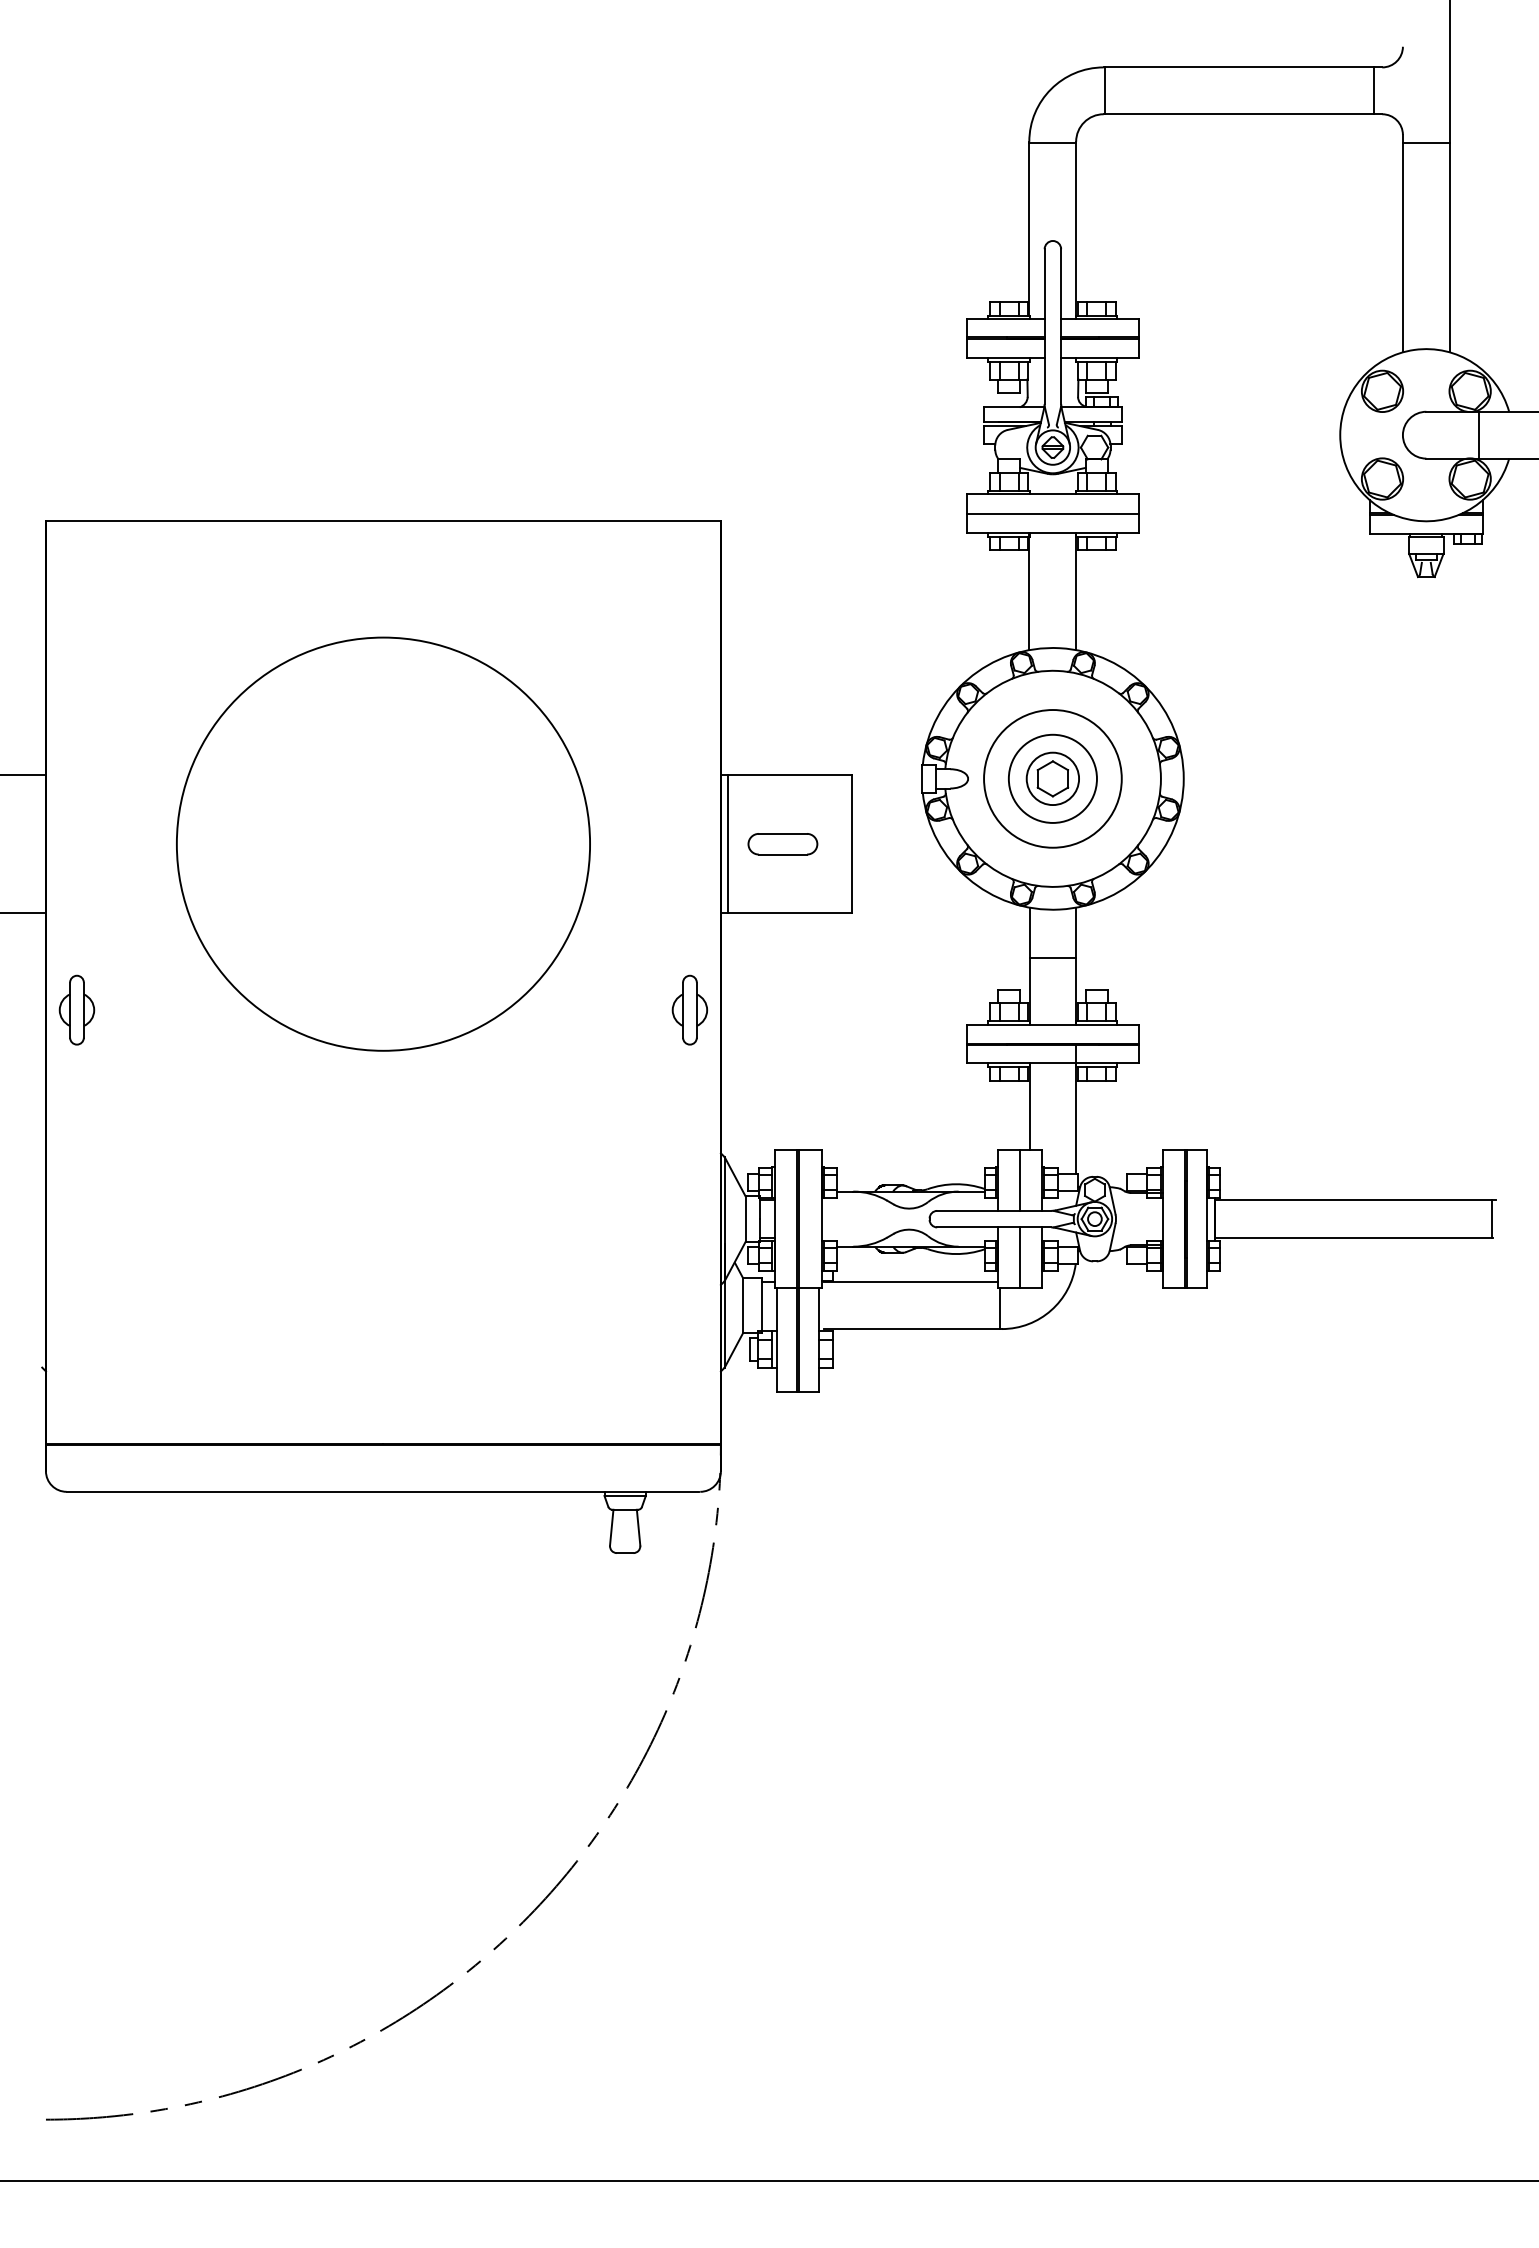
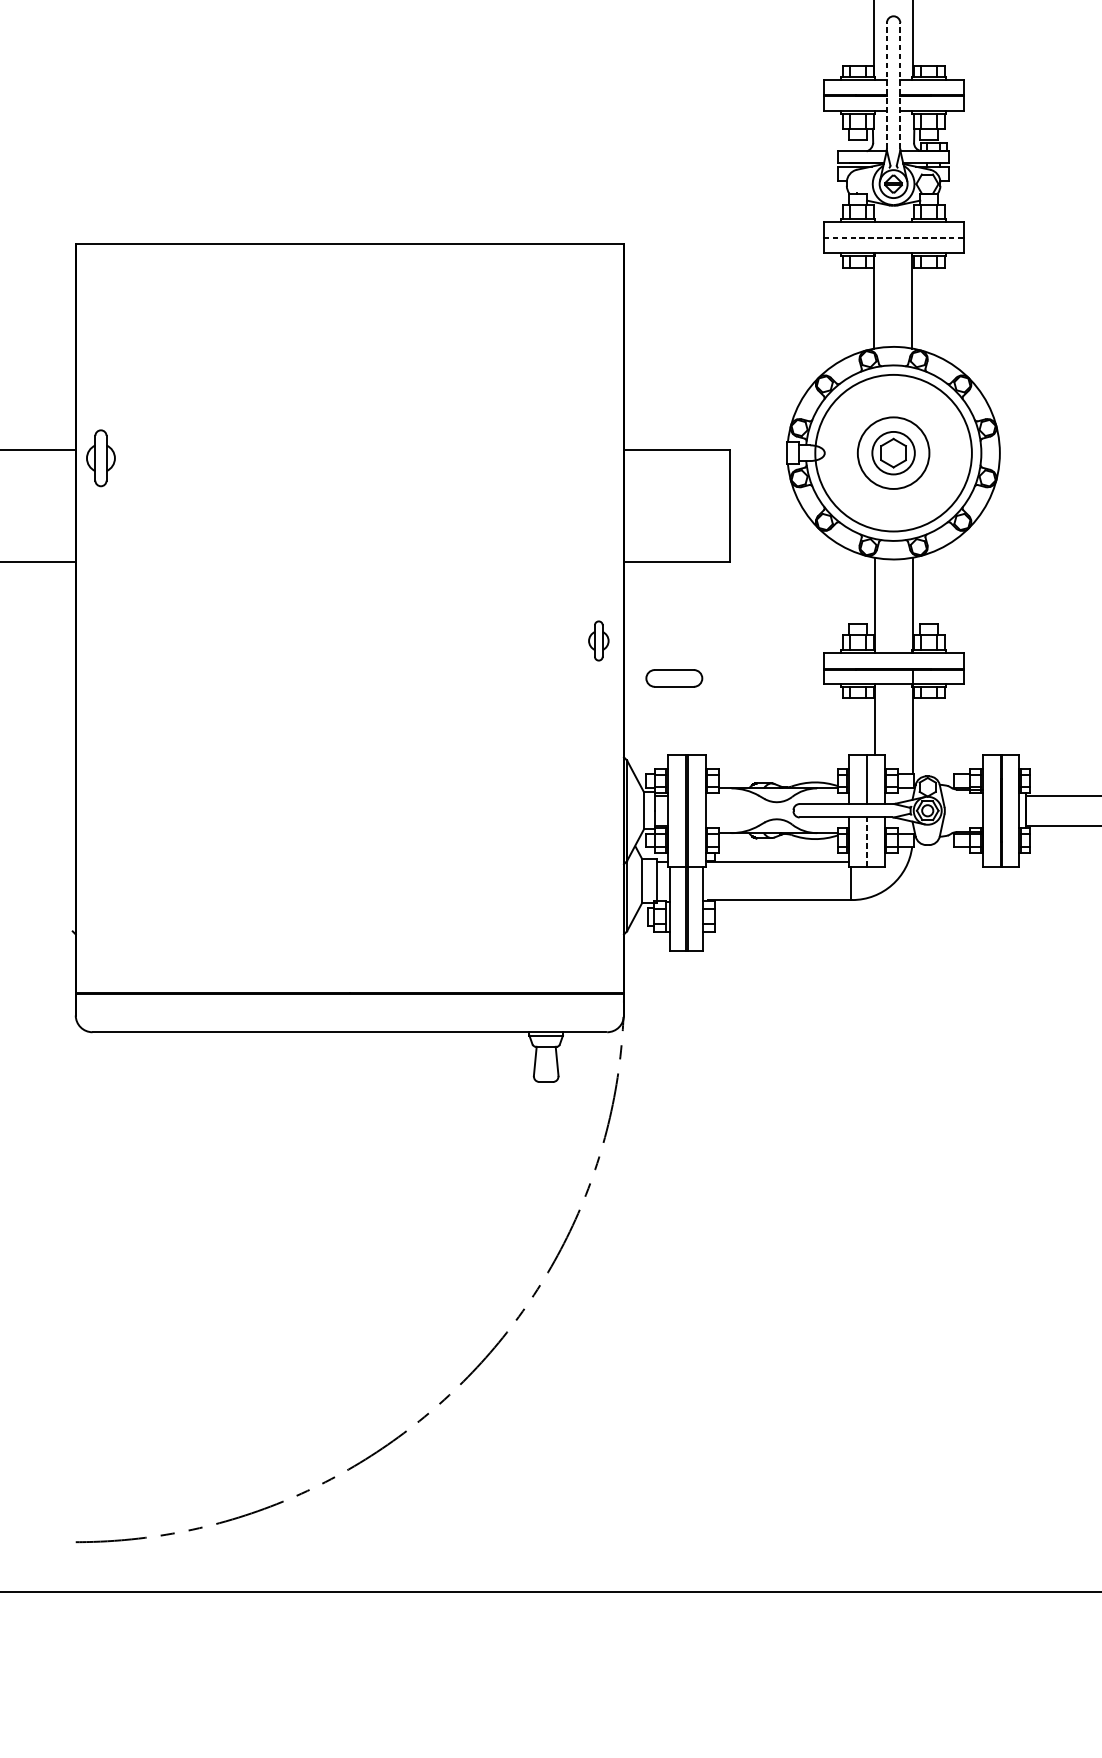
line: (1044, 326) -> (886, 85), solid -> dashed
line: (1061, 326) -> (900, 85), solid -> dashed
line: (1053, 513) -> (894, 237), solid -> dashed
circle: (1052, 778) -> (893, 452), size x1.4
circle: (383, 843) -> (349, 505), removed
line: (727, 844) -> (629, 506), removed
part: (782, 844) -> (673, 678), moved
line: (1052, 958) -> (893, 599), removed
part: (76, 1009) -> (100, 457), moved
part: (689, 1009) -> (598, 640), size x0.7
line: (1019, 1257) -> (866, 841), solid -> dashed

